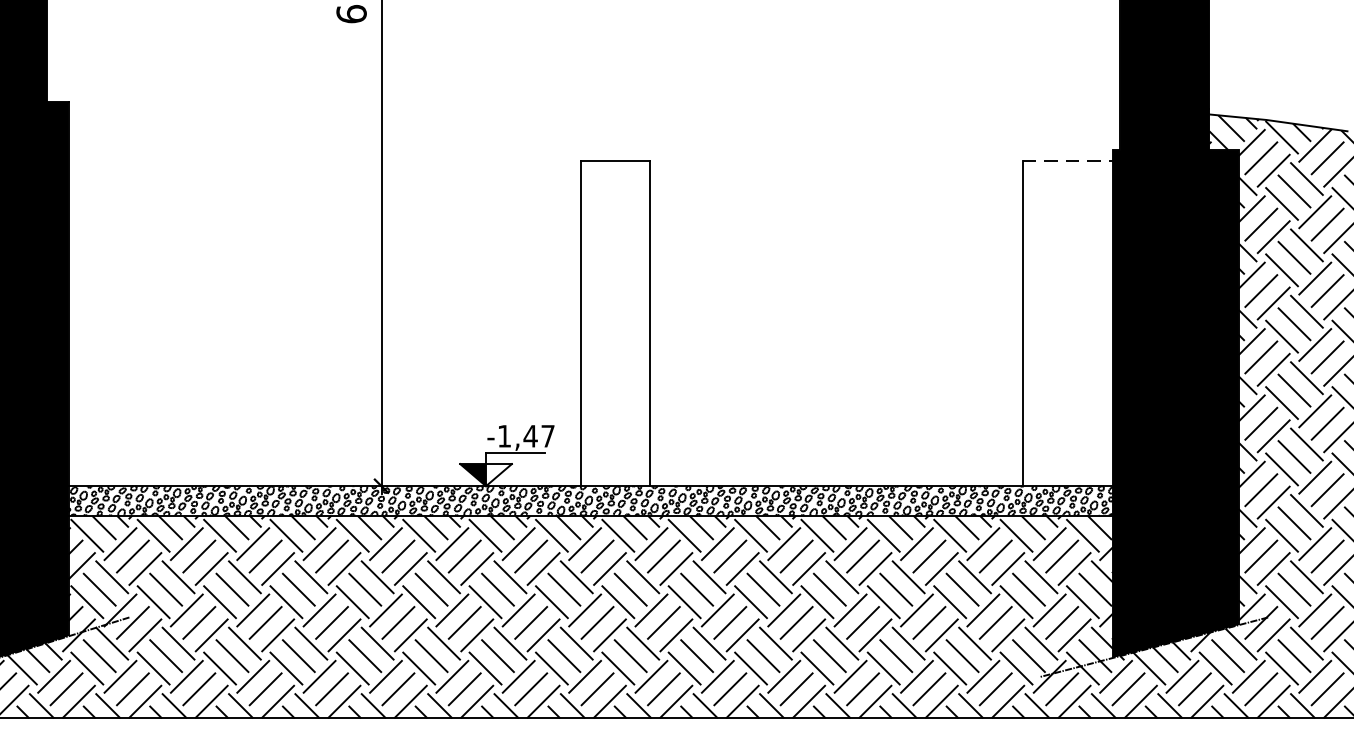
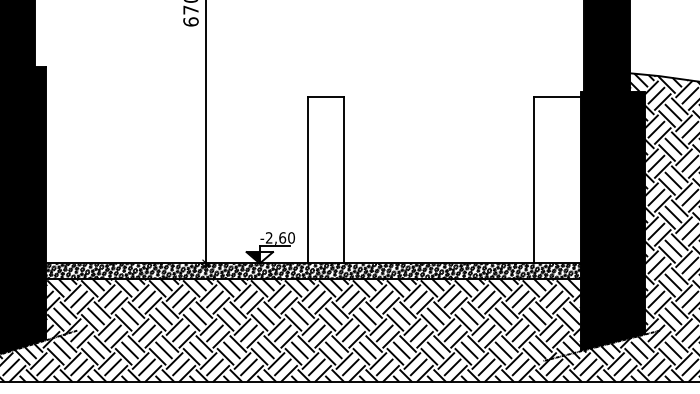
line: (1067, 161) -> (557, 97), dashed -> solid
text: (526, 435) -> (280, 237), -1,47 -> -2,60

